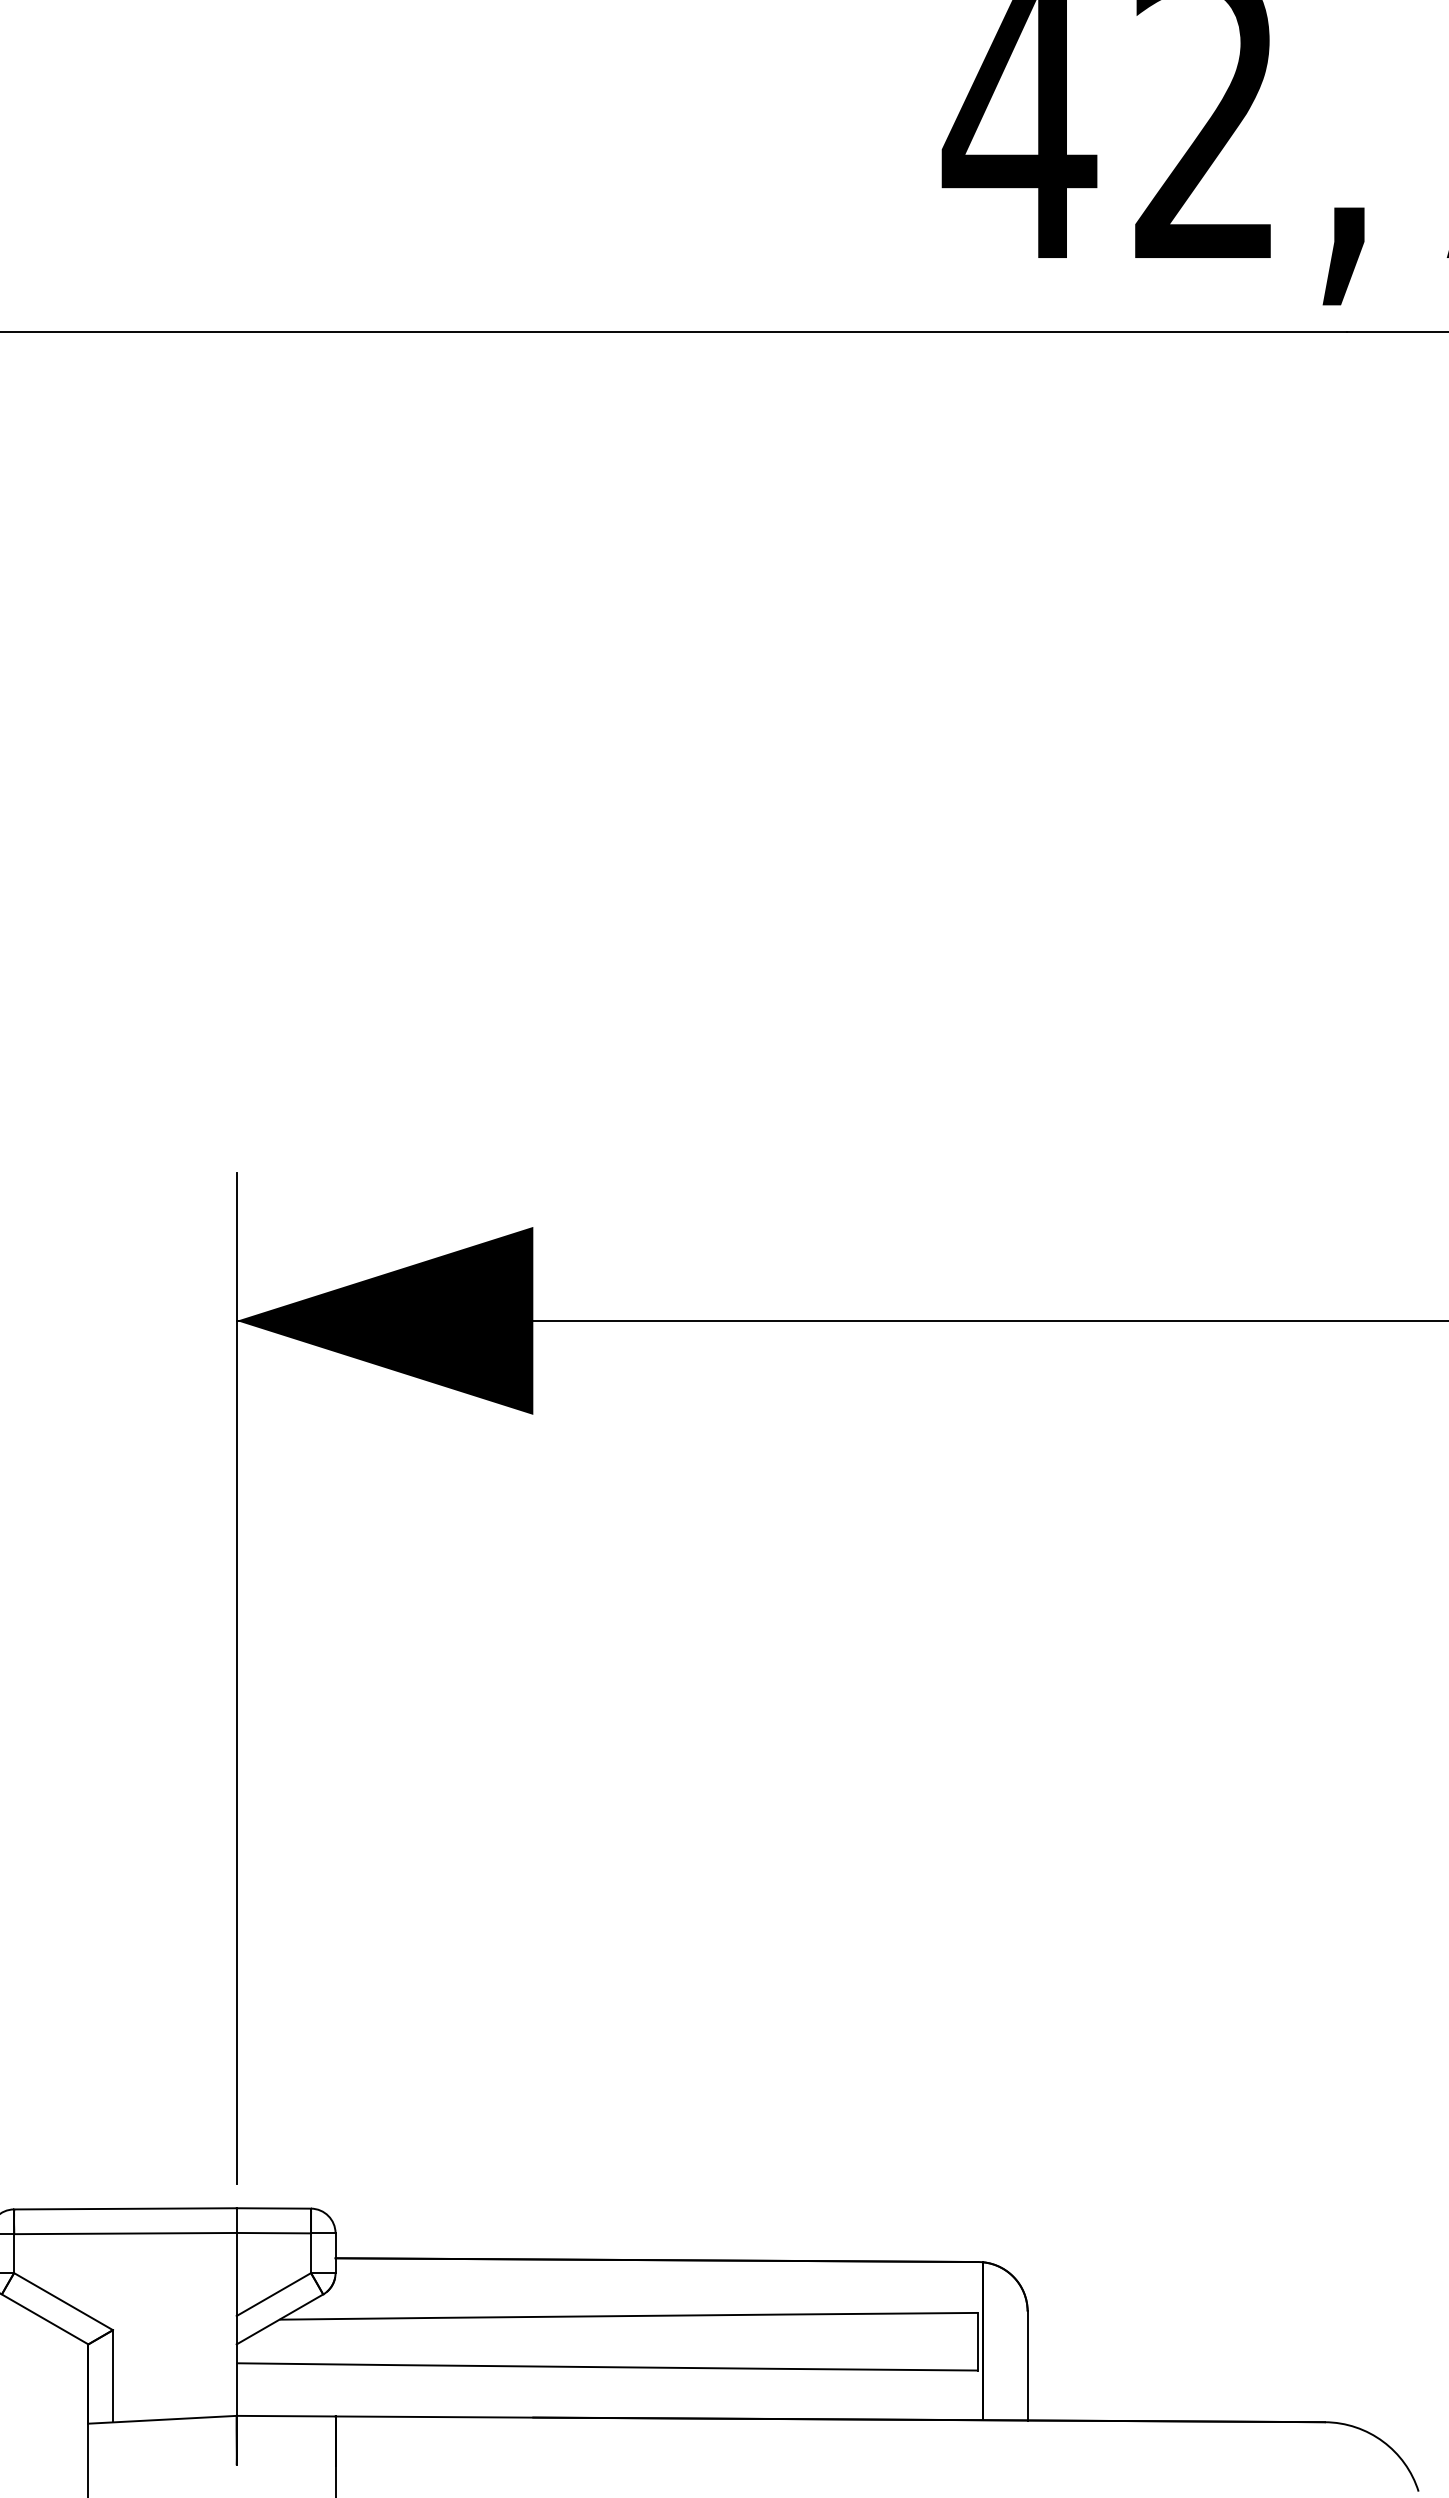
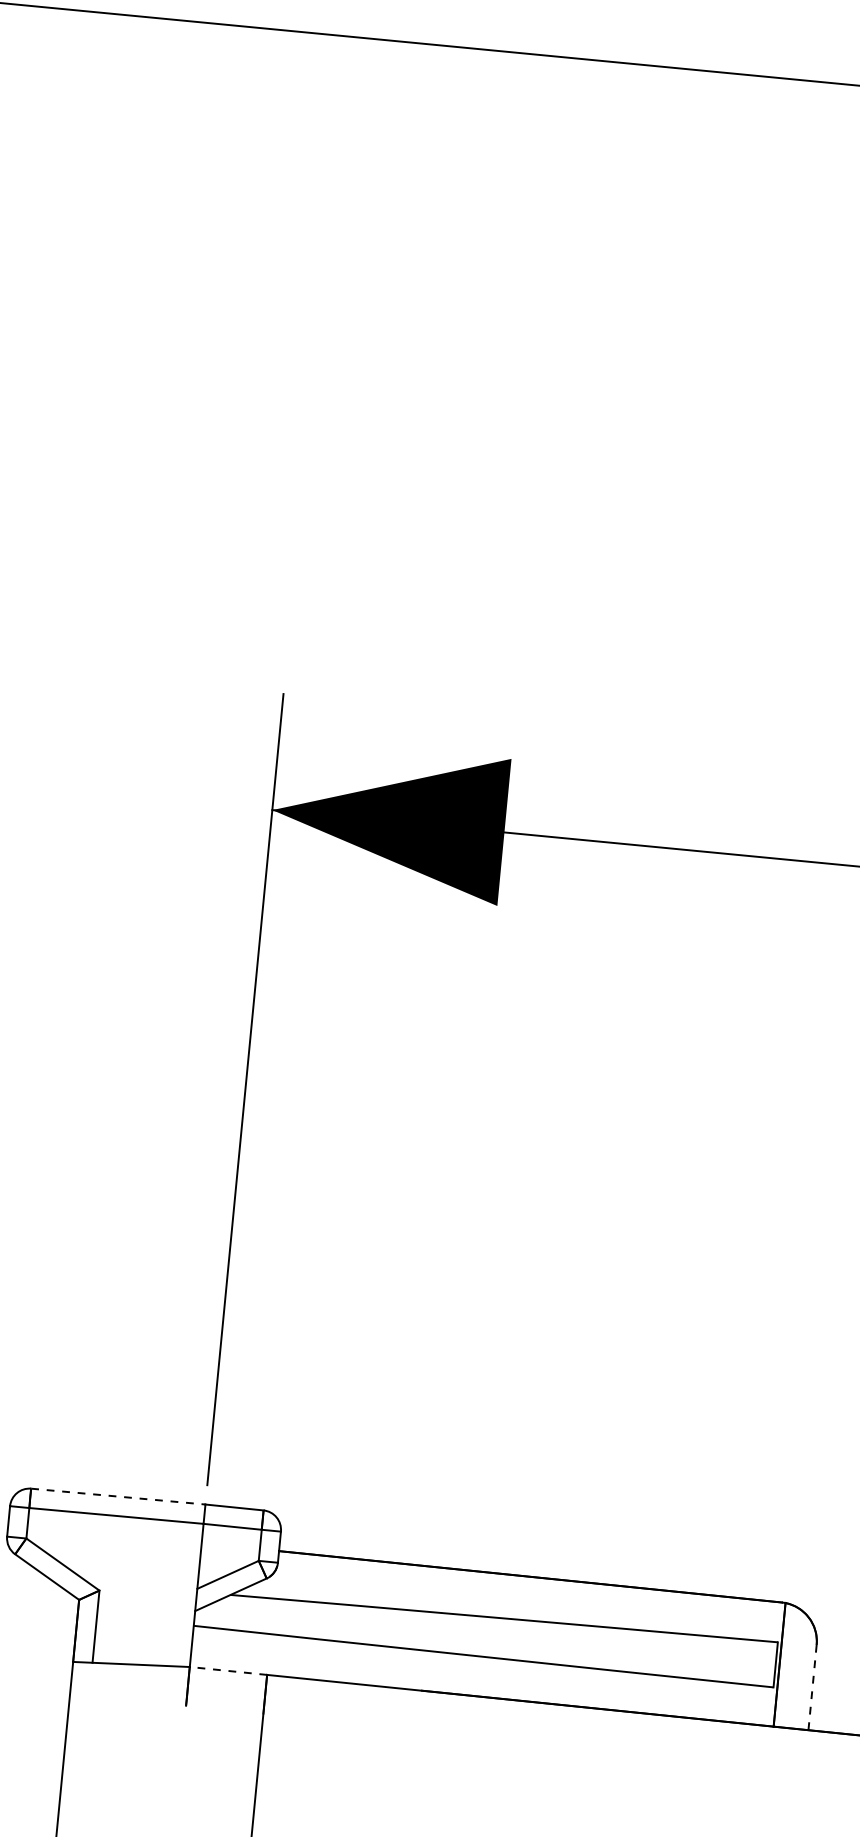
line: (125, 2208) -> (118, 1496), solid -> dashed
line: (1027, 2366) -> (812, 1687), solid -> dashed
line: (285, 2416) -> (227, 1671), solid -> dashed

